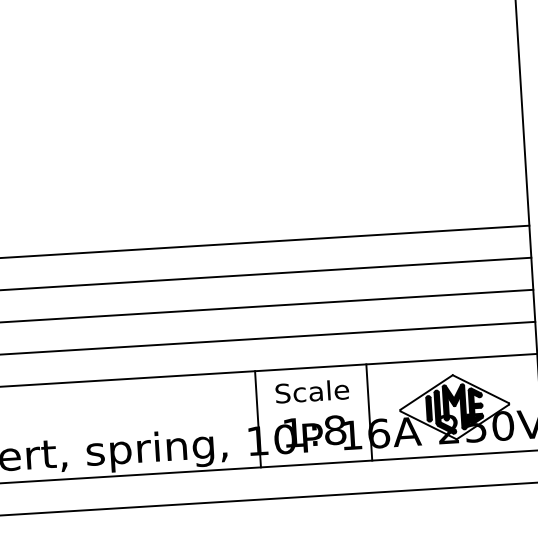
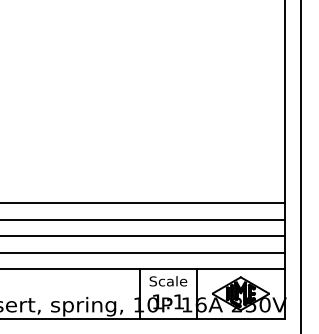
text: (334, 429) -> (178, 301), 1:8 -> 1:1

